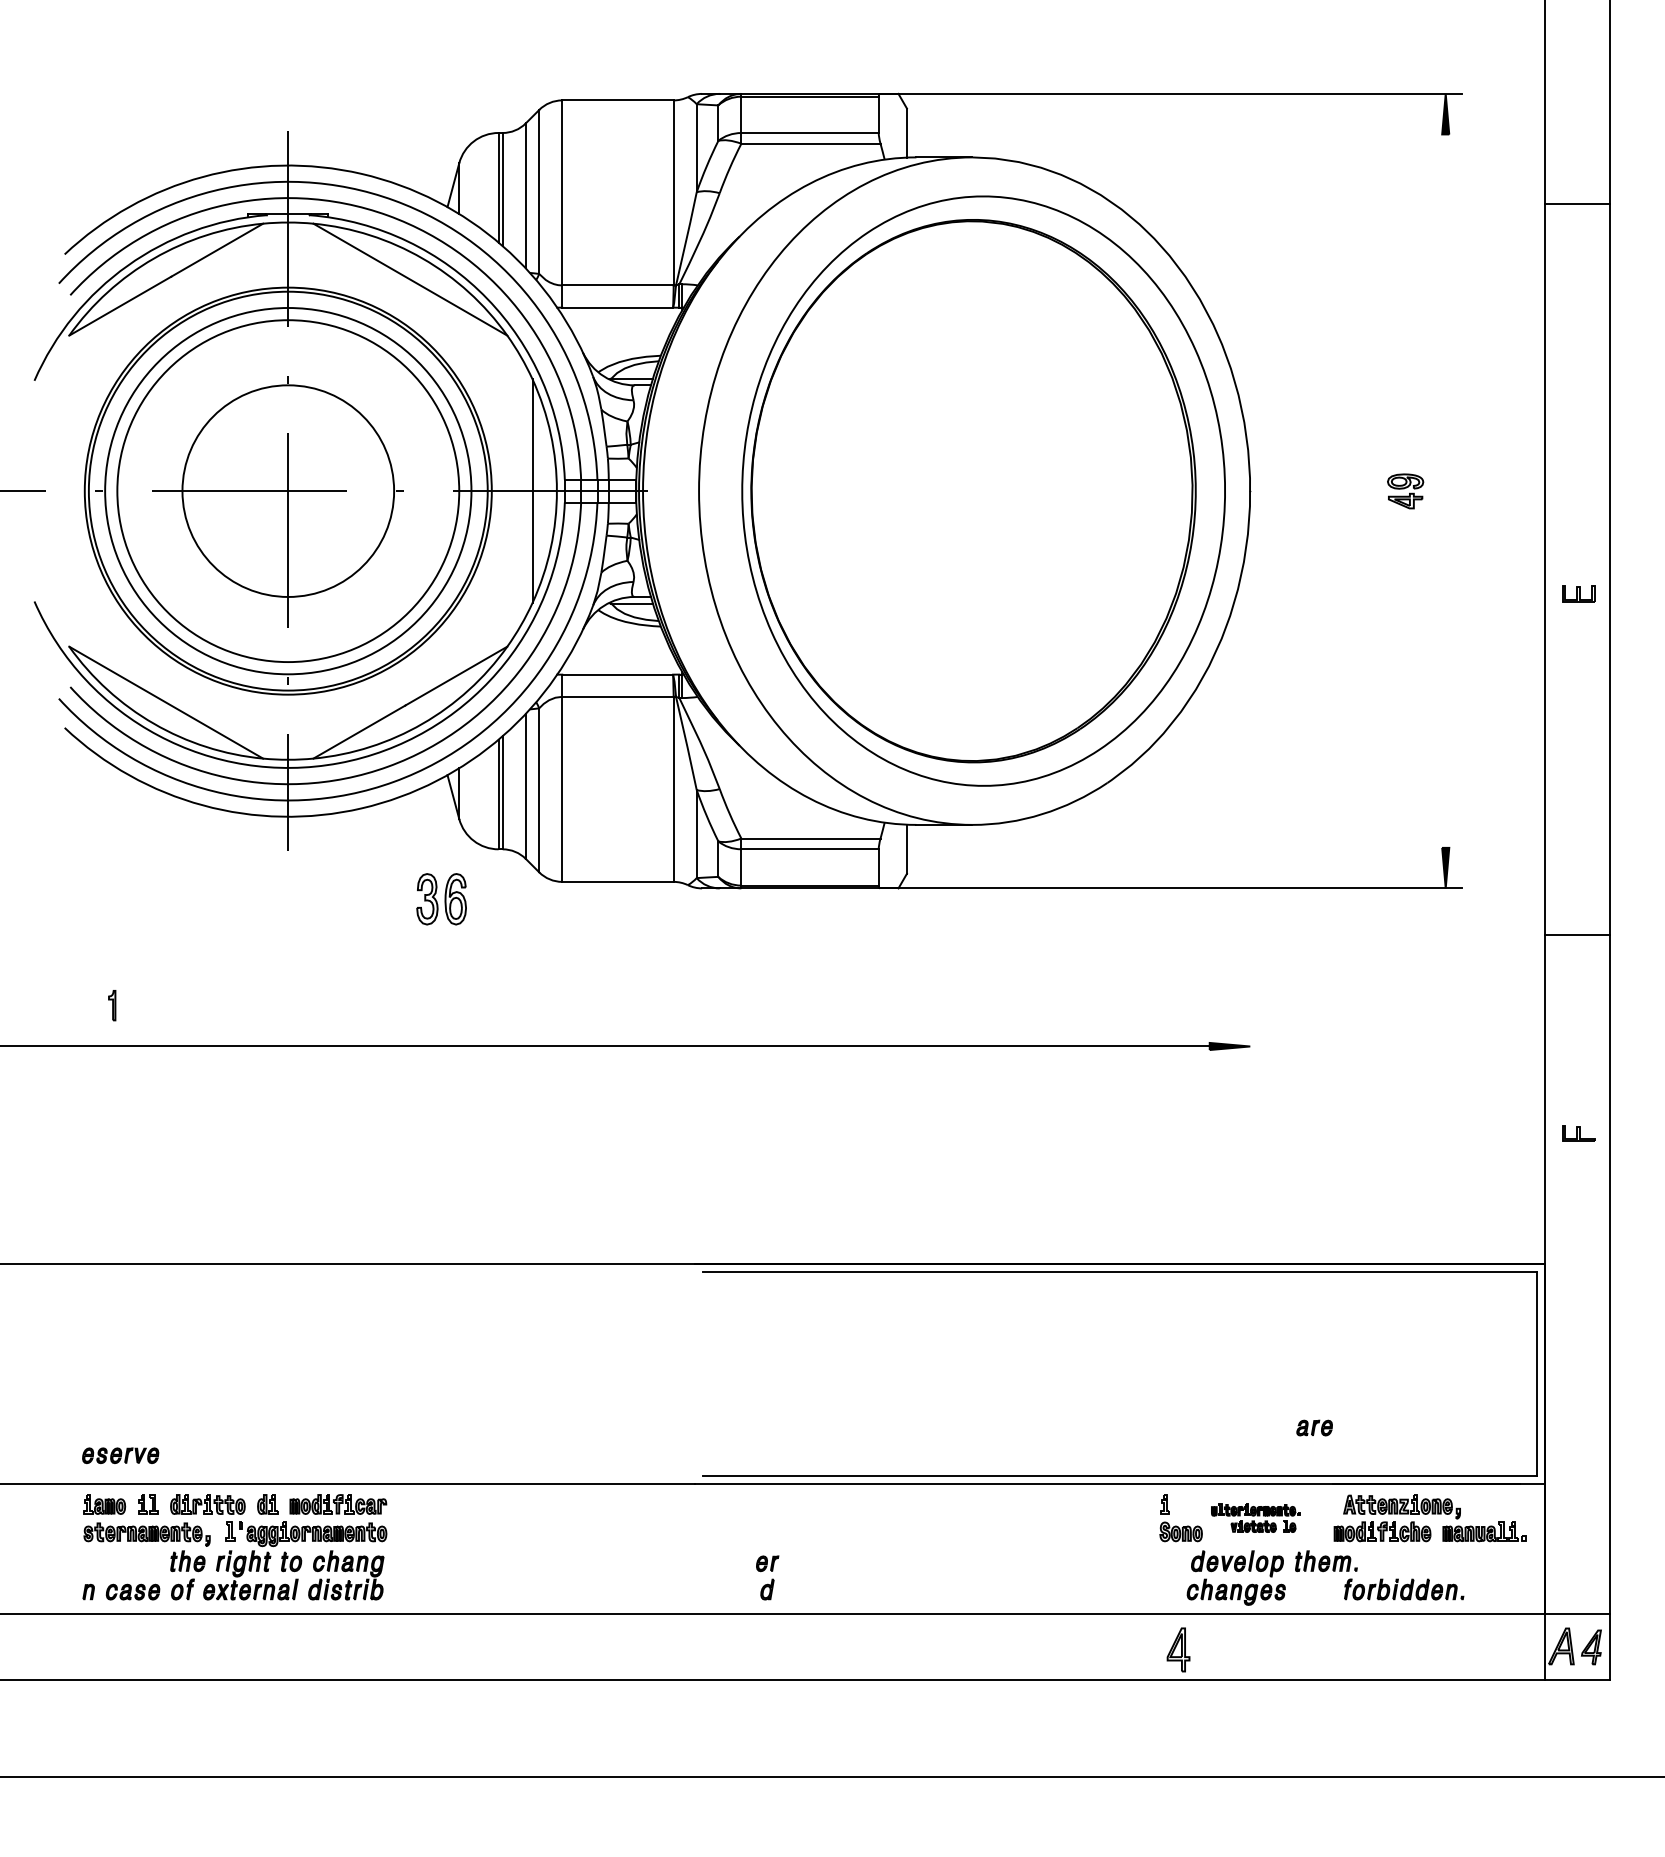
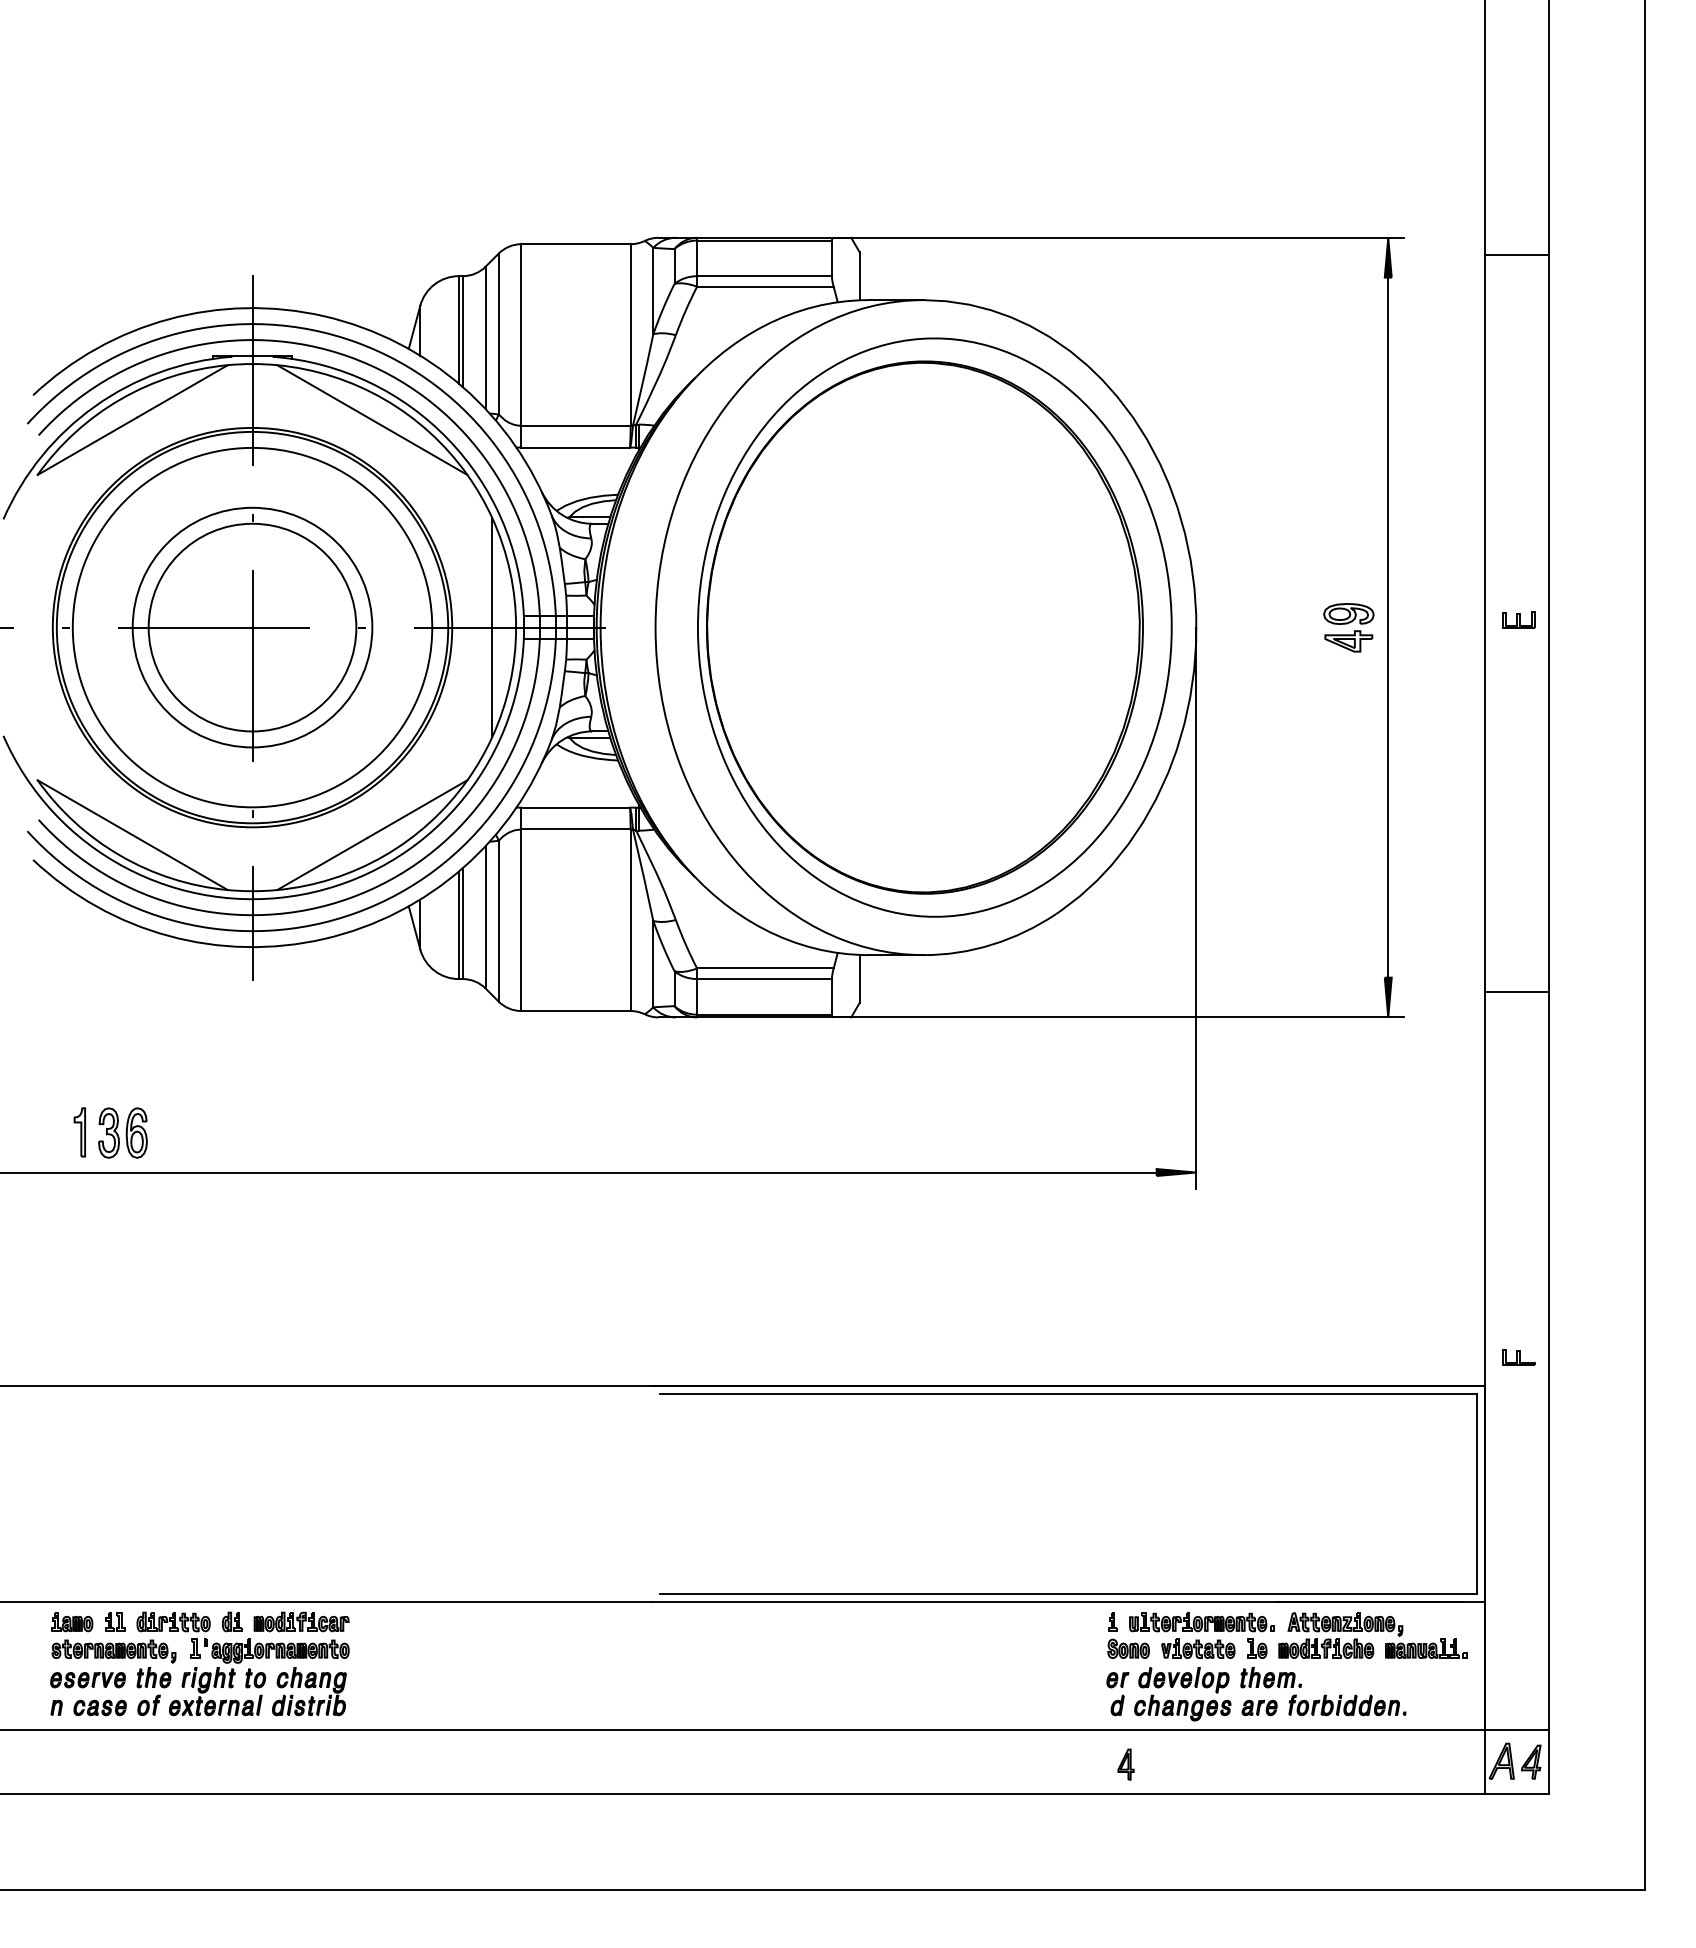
line: (1577, 203) -> (1517, 254), moved
circle: (288, 491) -> (252, 627), size x0.71
part: (1405, 491) -> (1348, 627), size x1.43
line: (1445, 491) -> (1388, 627), added
part: (1578, 592) -> (1518, 619), moved
line: (1250, 776) -> (1196, 907), added
part: (441, 898) -> (122, 1132), moved
line: (1577, 935) -> (1517, 992), moved
part: (111, 1005) -> (79, 1132), size x1.67
part: (1578, 1133) -> (1518, 1357), moved
part: (1314, 1427) -> (1259, 1707), moved
part: (120, 1456) -> (87, 1680), moved
part: (1255, 1518) -> (1201, 1635), size x1.67
part: (767, 1578) -> (1117, 1694), moved
part: (1177, 1649) -> (1125, 1764), size x0.71

